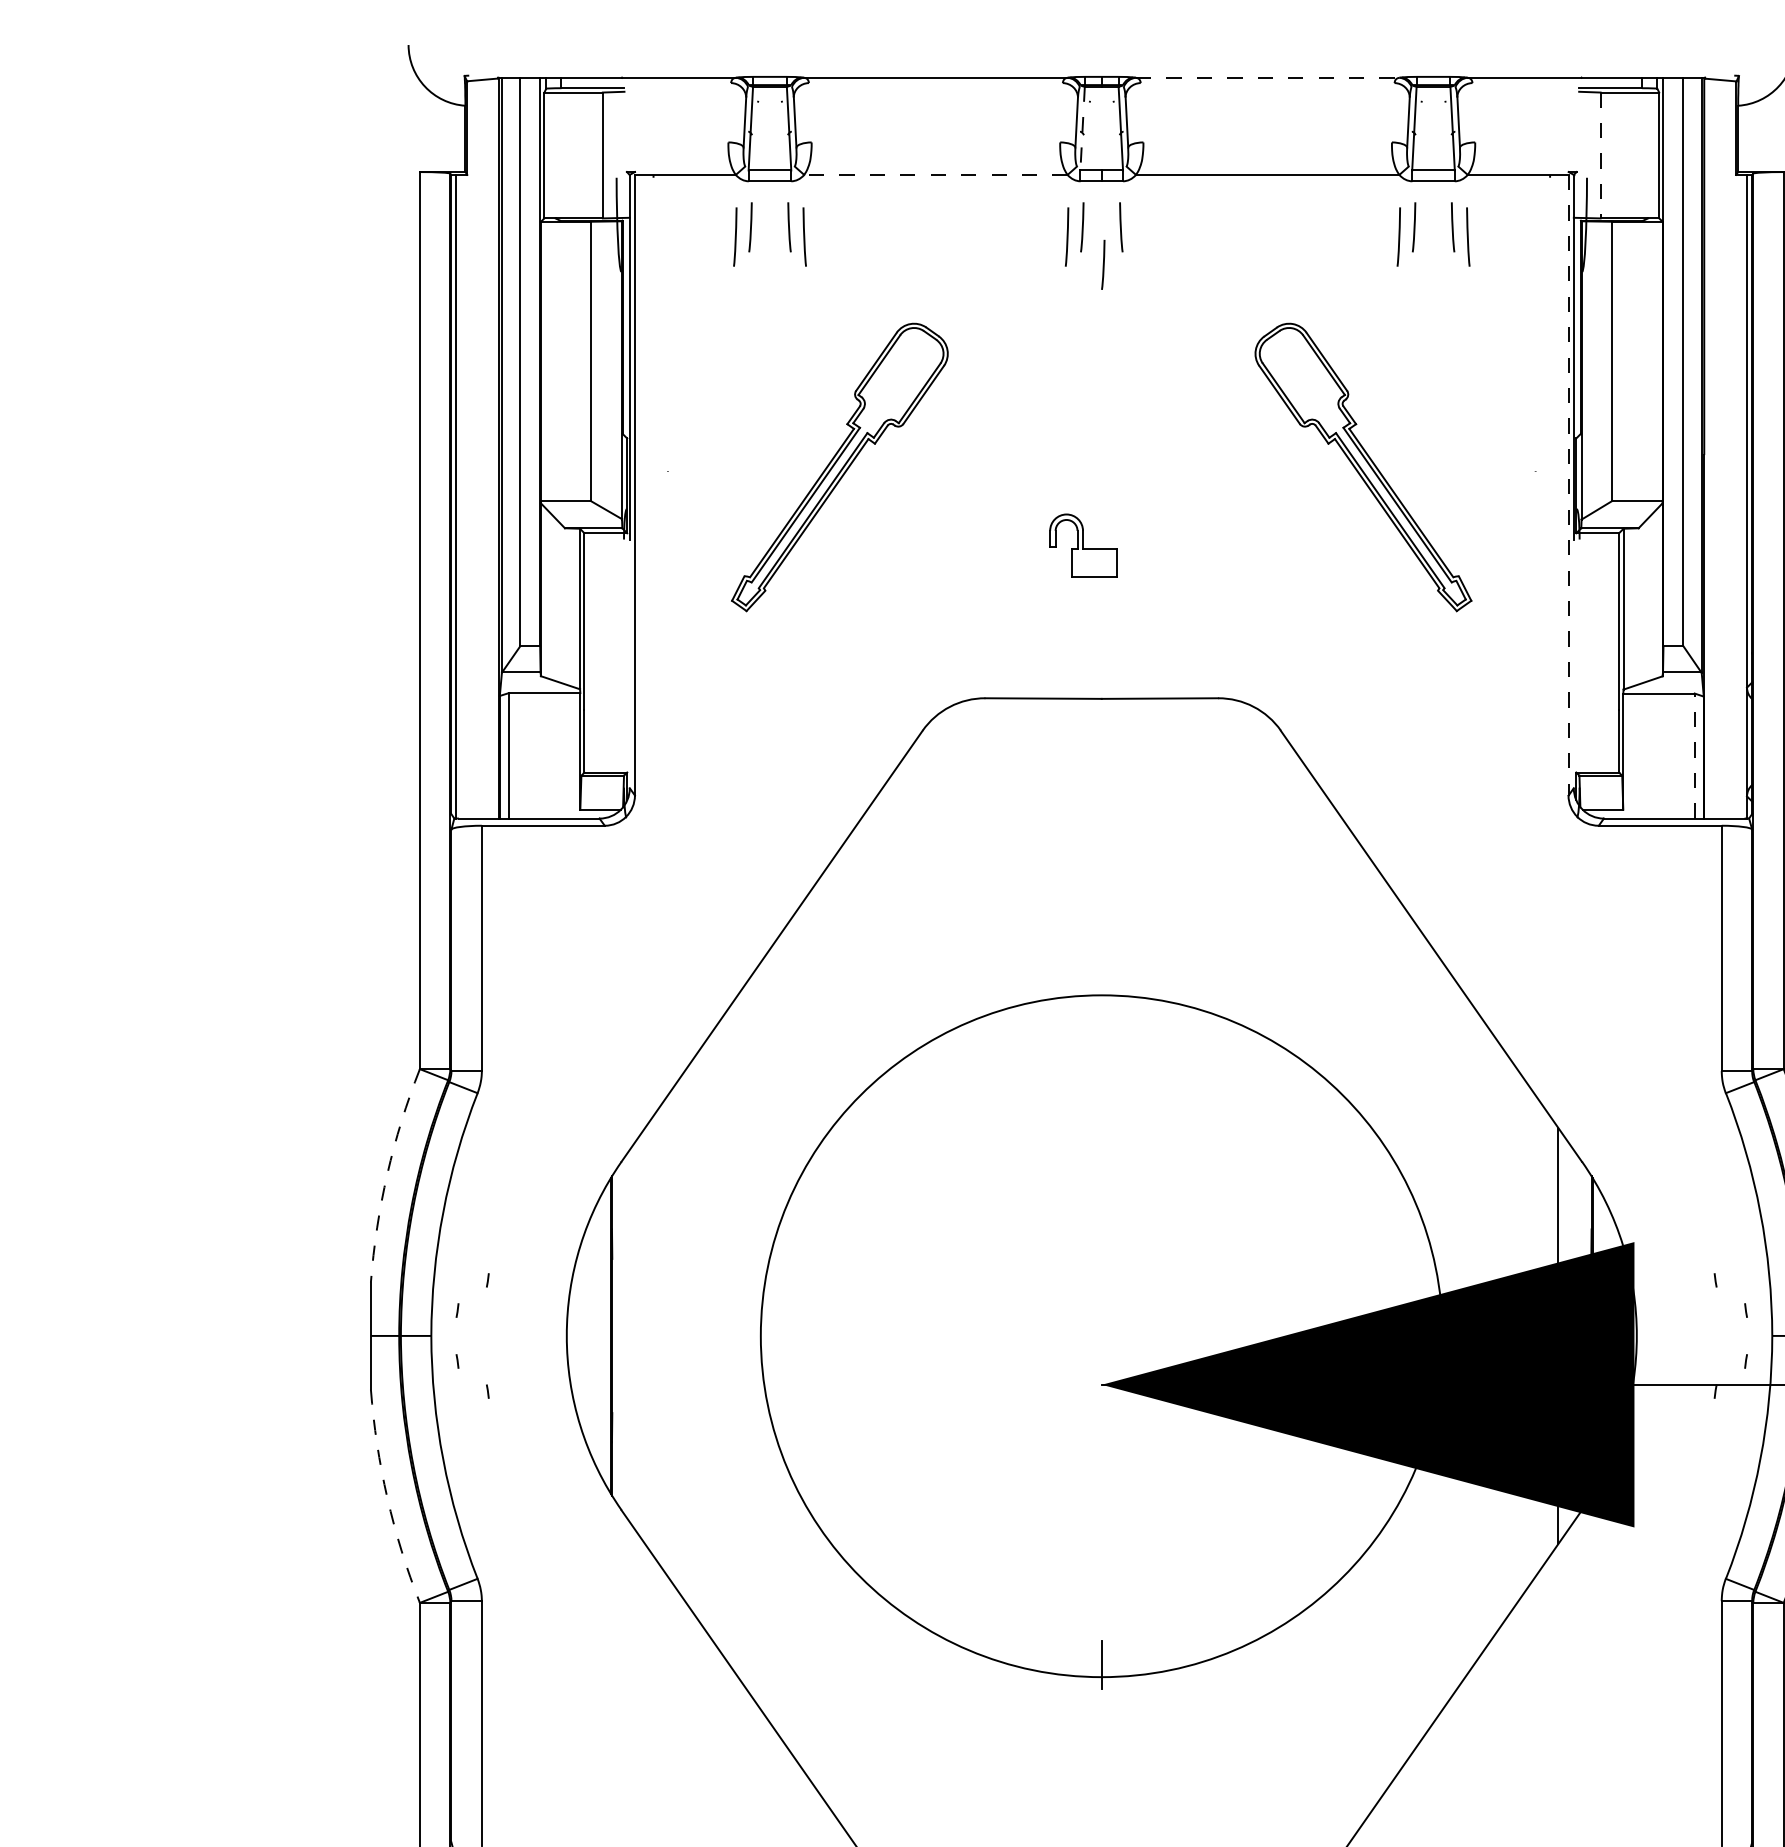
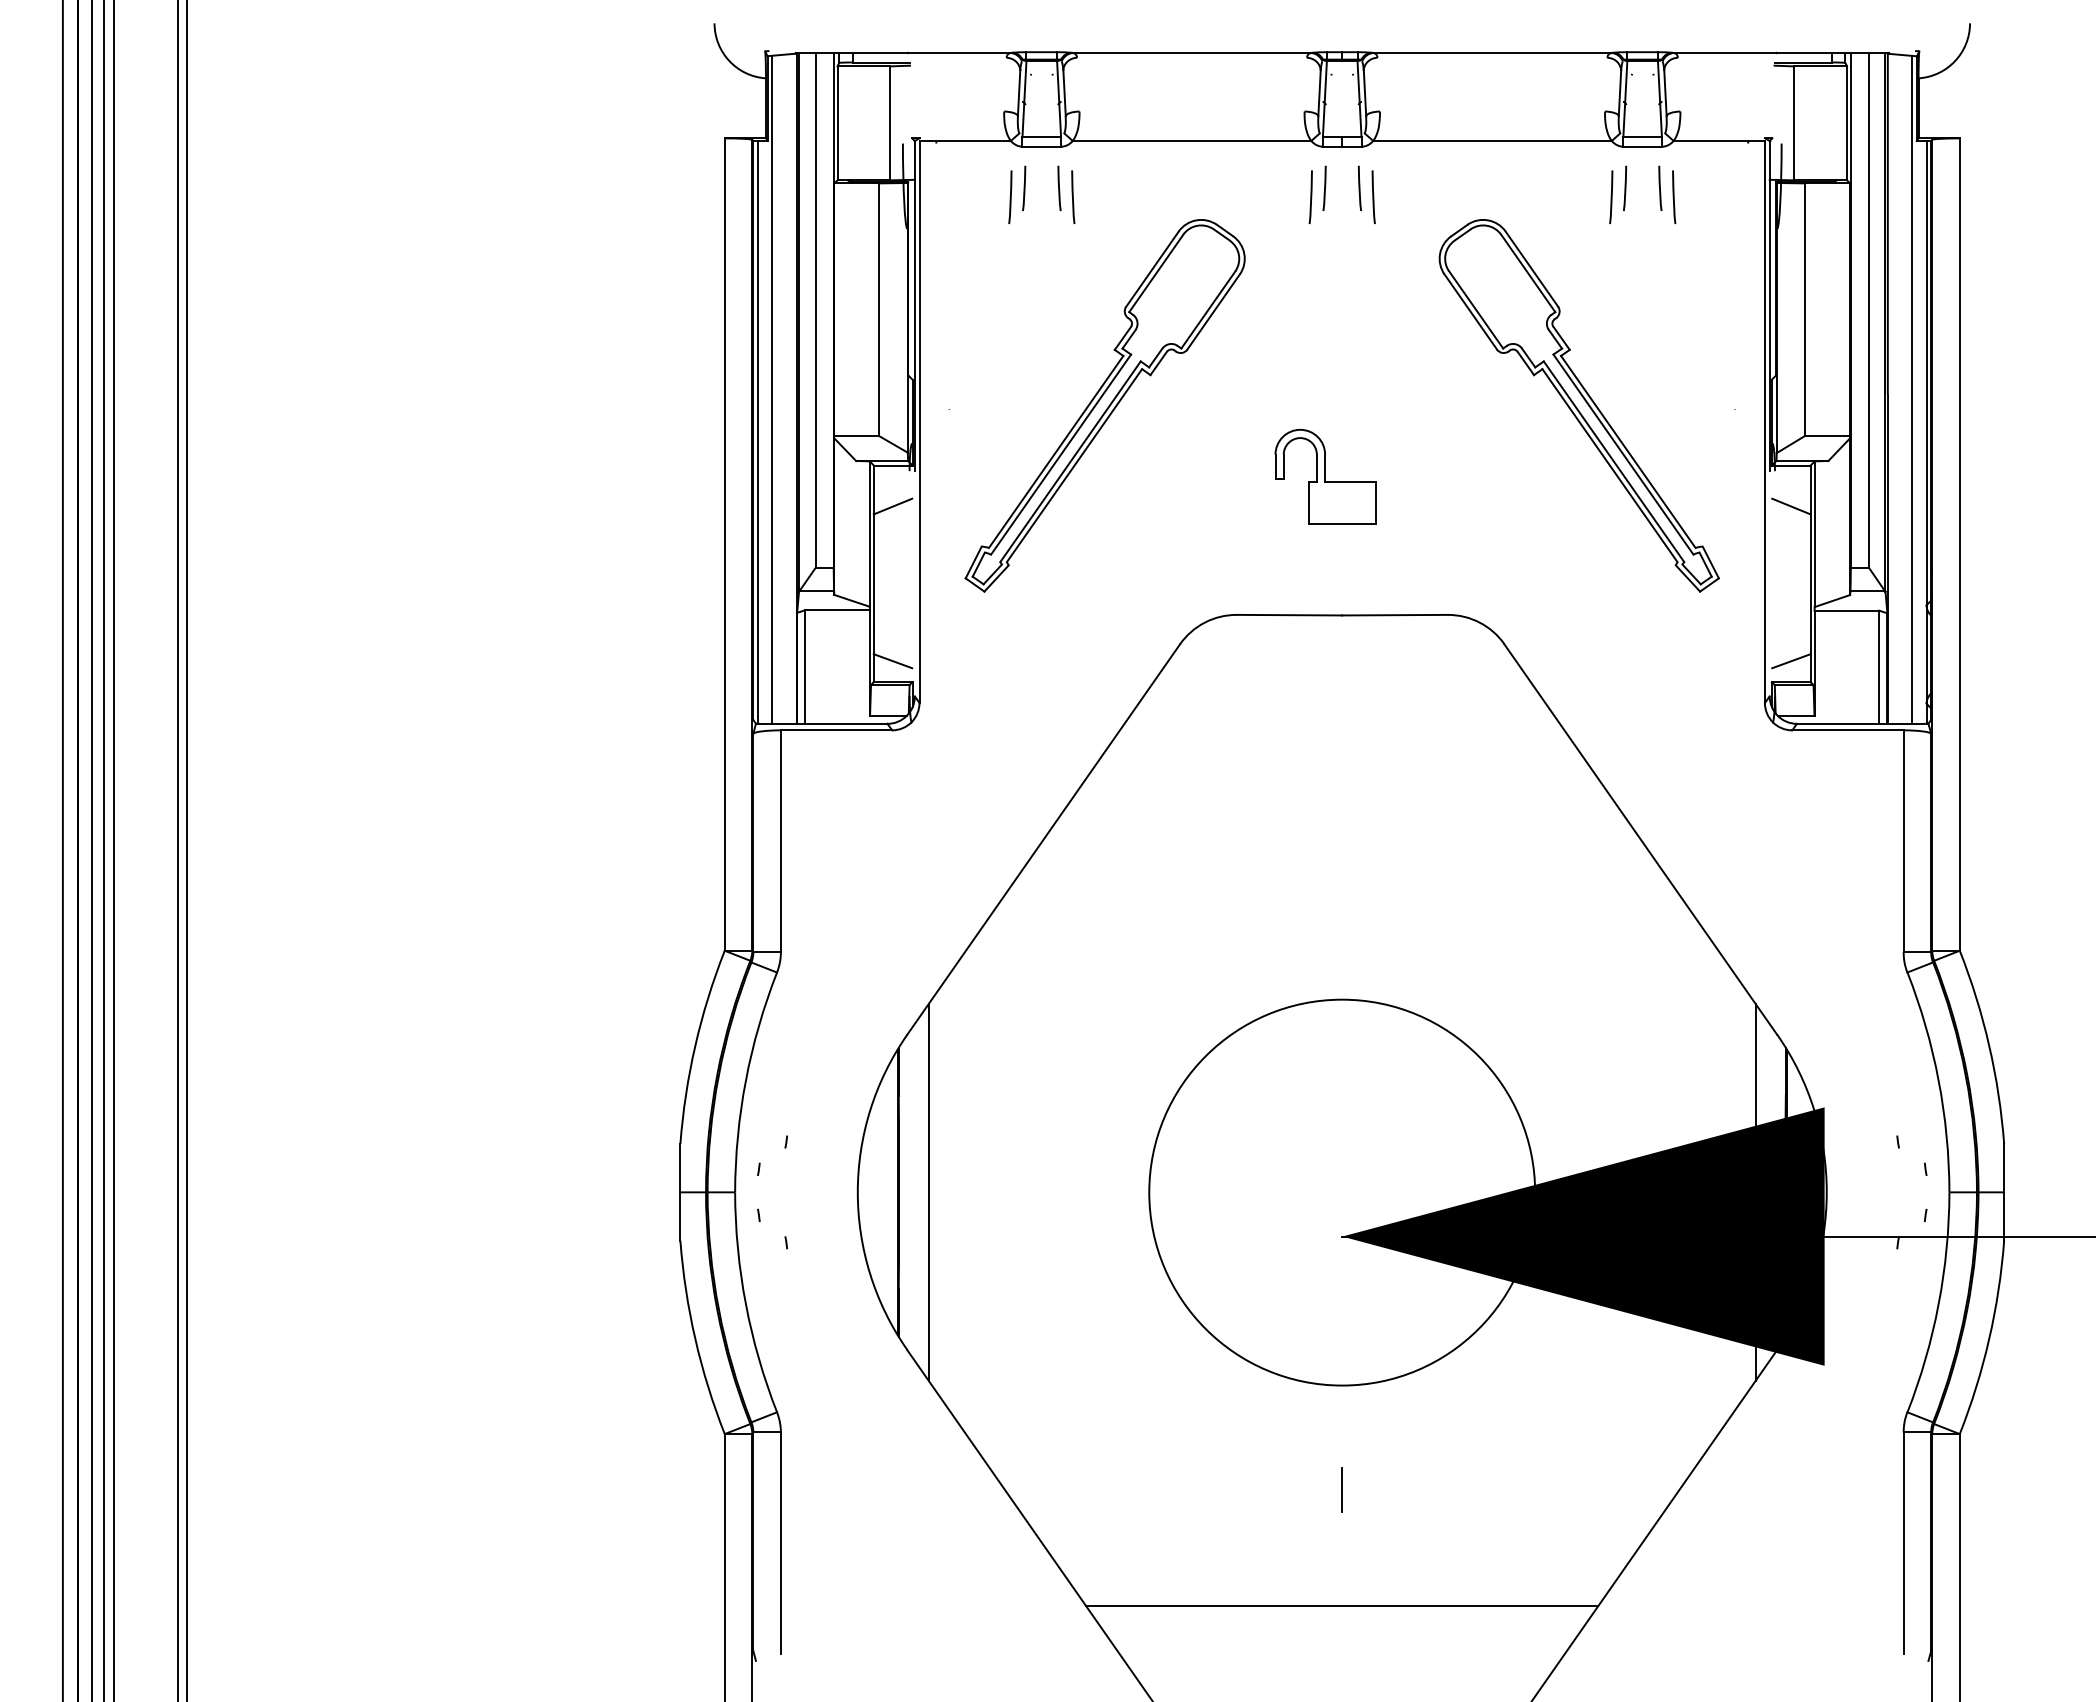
line: (1268, 78) -> (1493, 53), dashed -> solid
line: (1082, 129) -> (1324, 99), dashed -> solid
line: (1600, 155) -> (1793, 123), dashed -> solid
line: (935, 174) -> (1191, 140), dashed -> solid
line: (1136, 237) -> (1373, 197), added
line: (1103, 263) -> (1343, 221), removed
line: (472, 449) -> (772, 389), added
line: (1731, 449) -> (1912, 389), added
part: (839, 467) -> (1104, 405), size x1.43
part: (1362, 467) -> (1578, 405), size x1.43
line: (1569, 485) -> (1765, 422), dashed -> solid
part: (1083, 545) -> (1325, 476), size x1.67
line: (605, 578) -> (892, 506), added
line: (1597, 578) -> (1791, 506), added
line: (605, 749) -> (892, 661), added
line: (1597, 749) -> (1791, 661), added
line: (1695, 756) -> (1879, 667), dashed -> solid
arc: (387, 1173) -> (695, 1045), dashed -> solid
line: (644, 1336) -> (928, 1192), added
circle: (1102, 1336) -> (1342, 1192), size x0.62
arc: (387, 1498) -> (695, 1339), dashed -> solid
line: (1102, 1793) -> (1342, 1606), added

